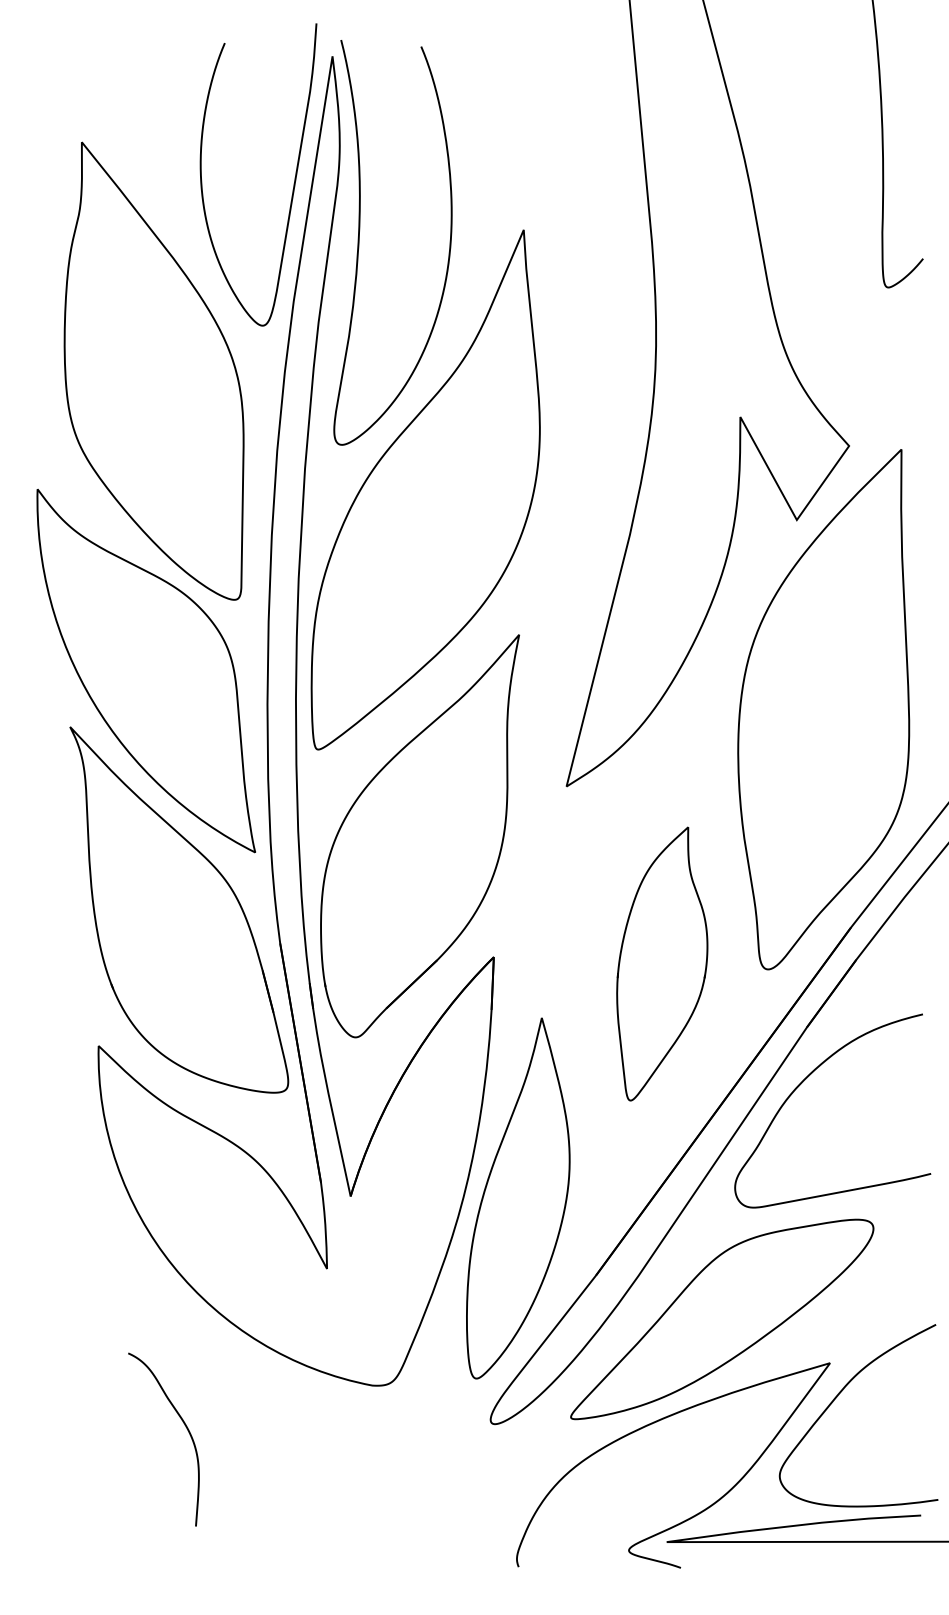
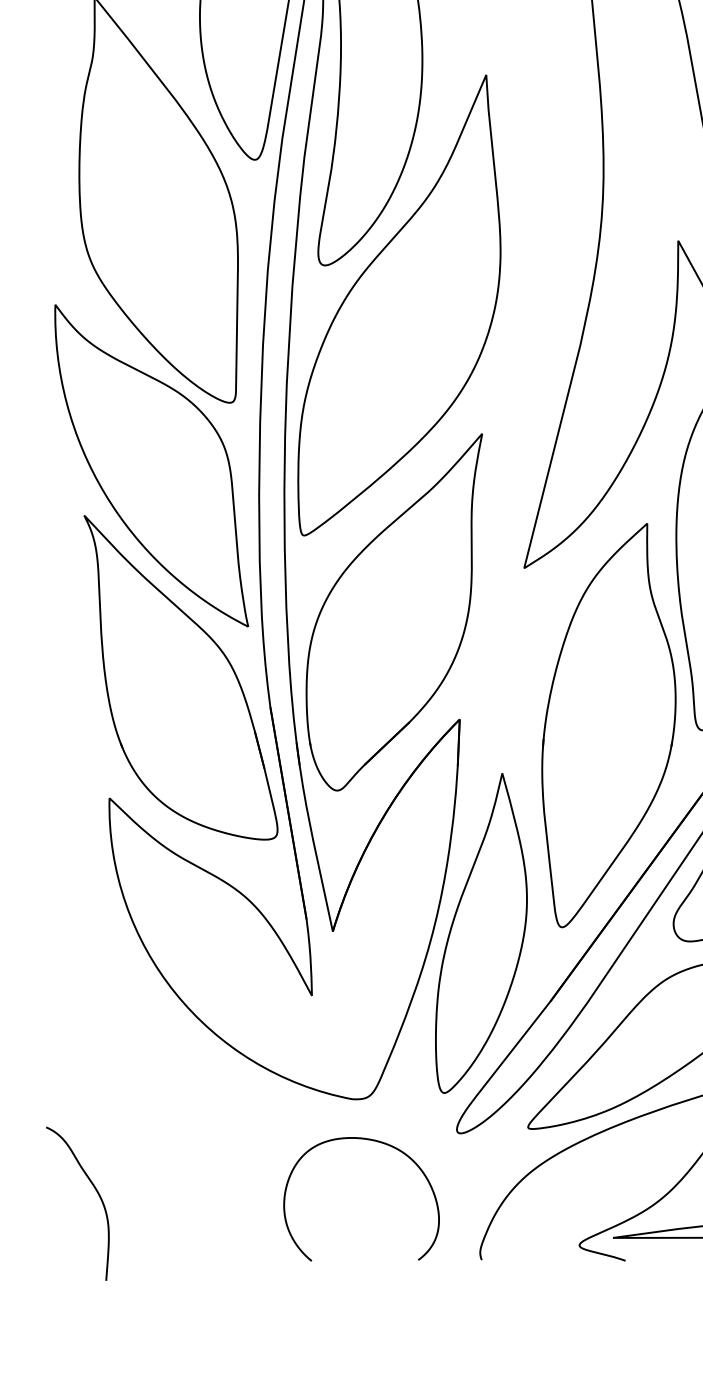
part: (662, 963) -> (609, 725), size x1.67
curve: (185, 1427) -> (96, 1193), moved
curve: (397, 1433) -> (374, 1141), added

